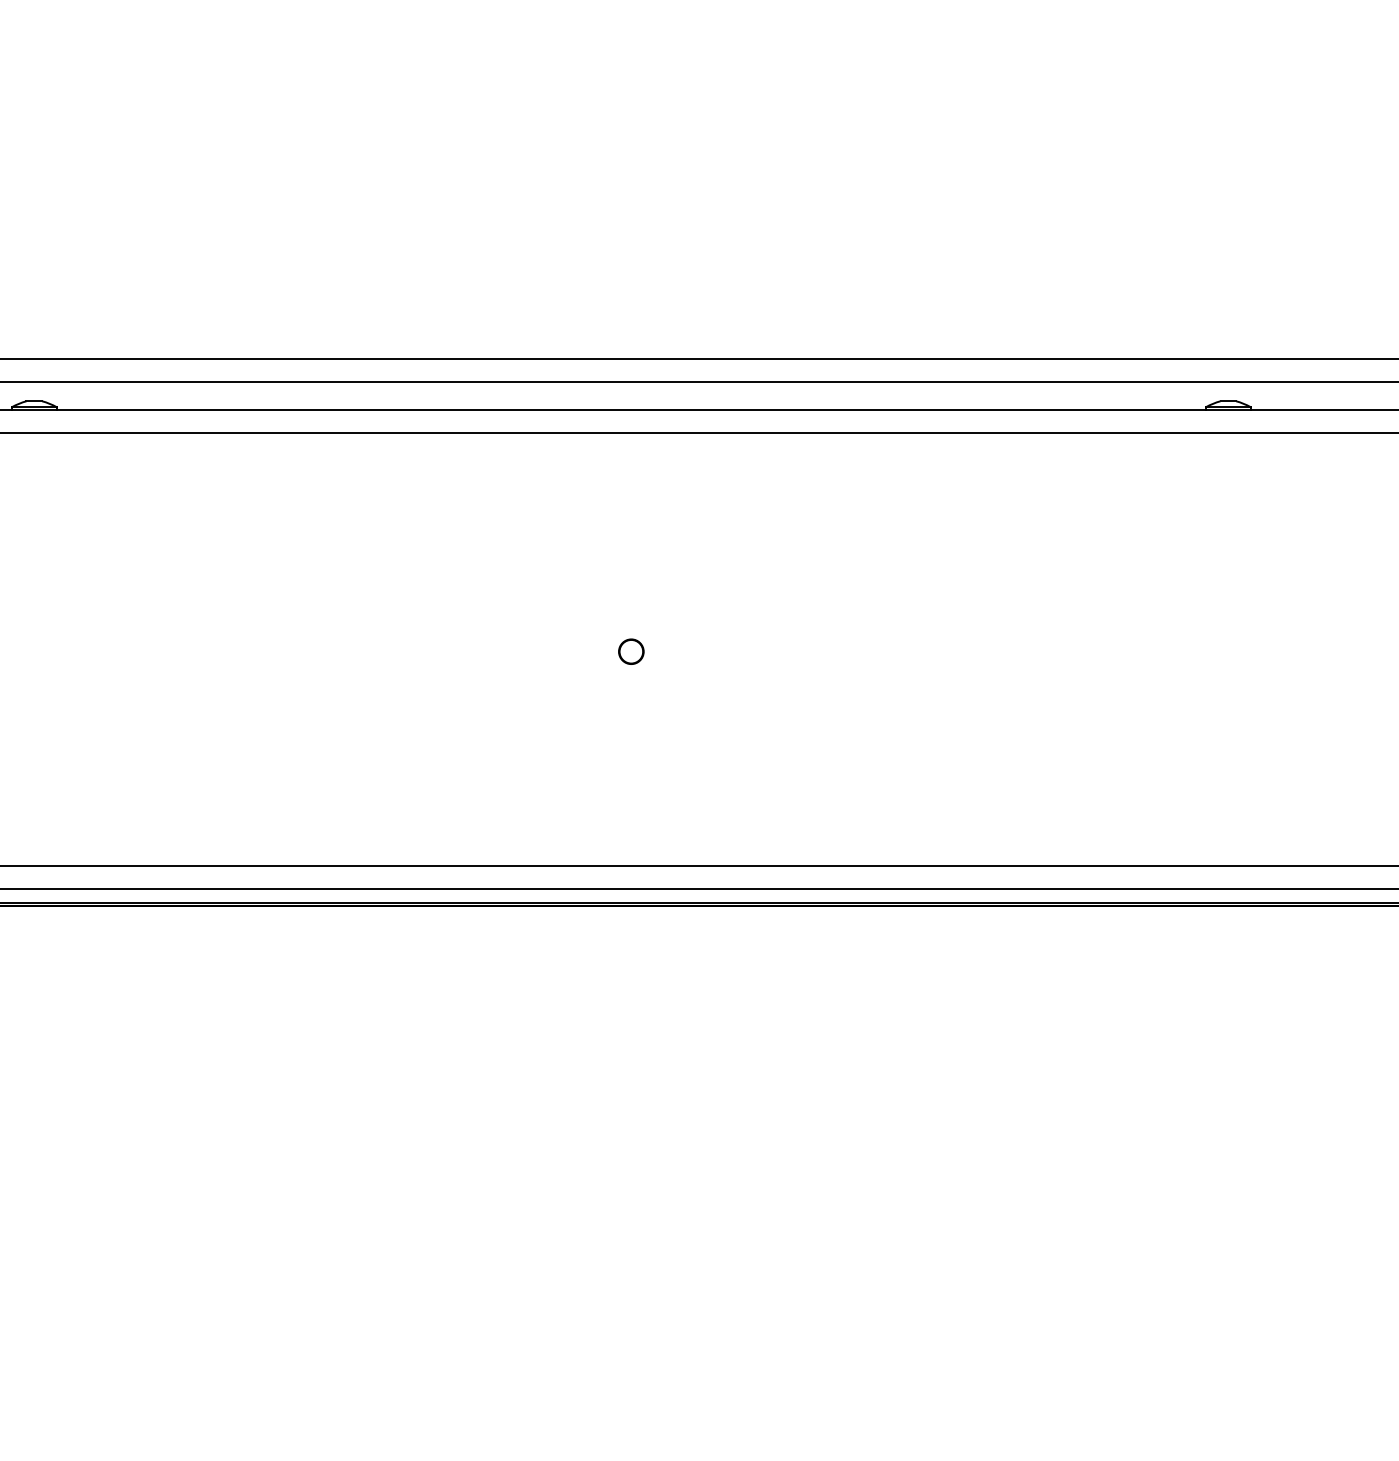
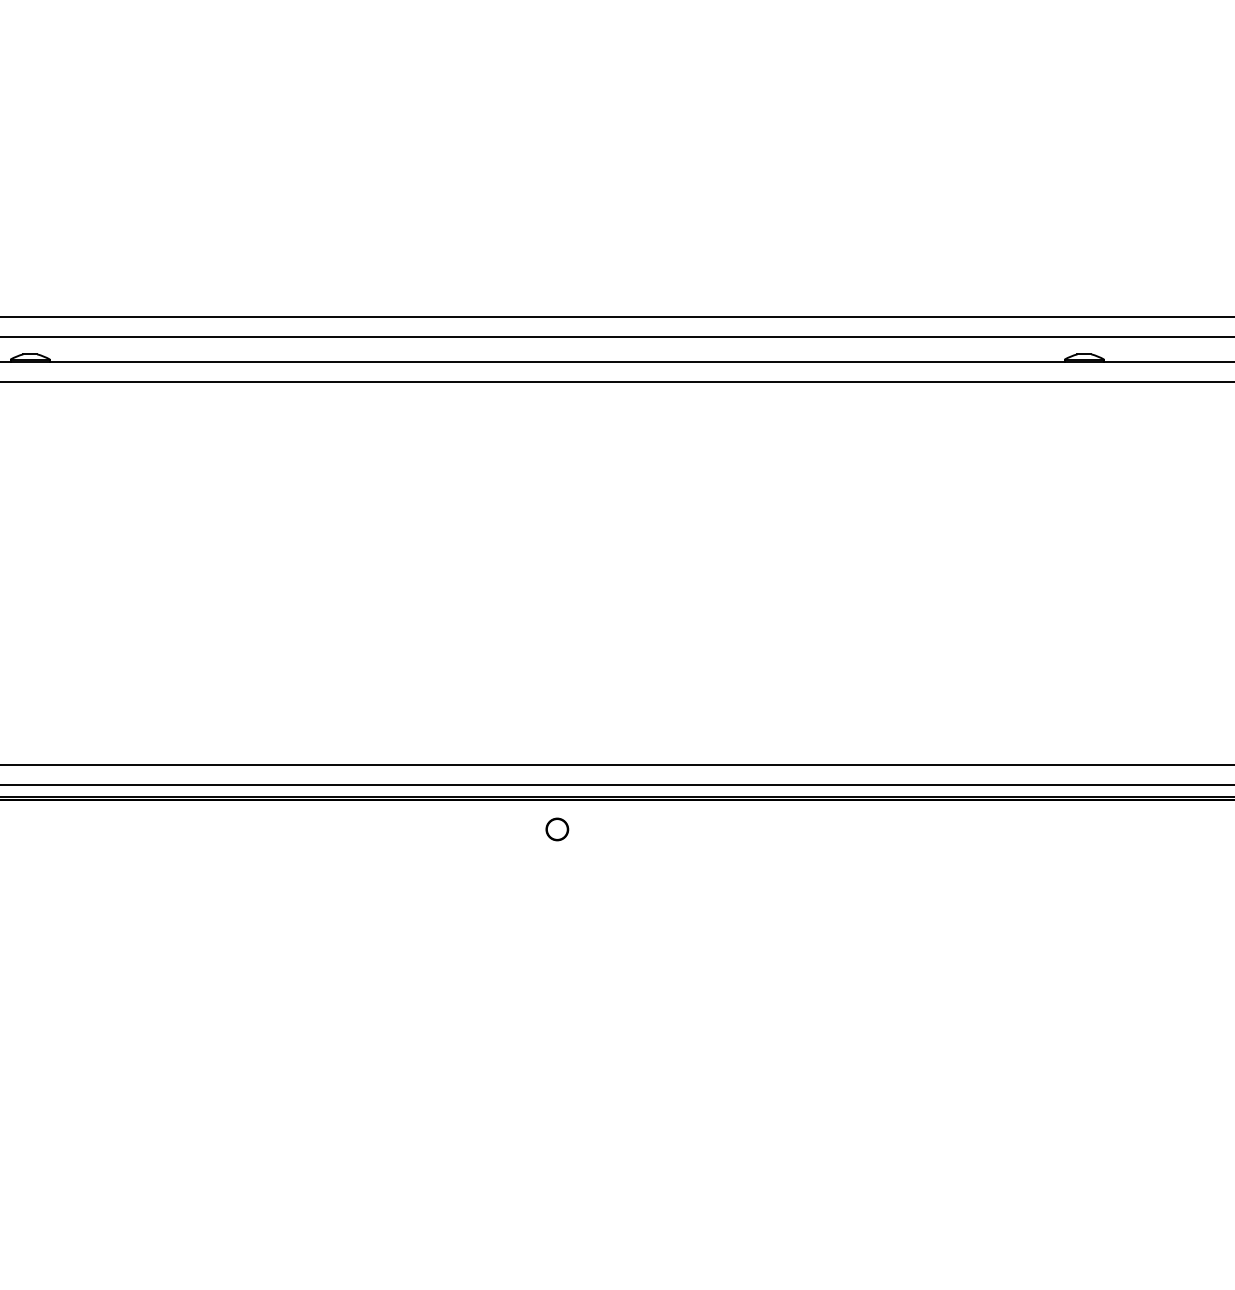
part: (631, 651) -> (557, 829), moved

